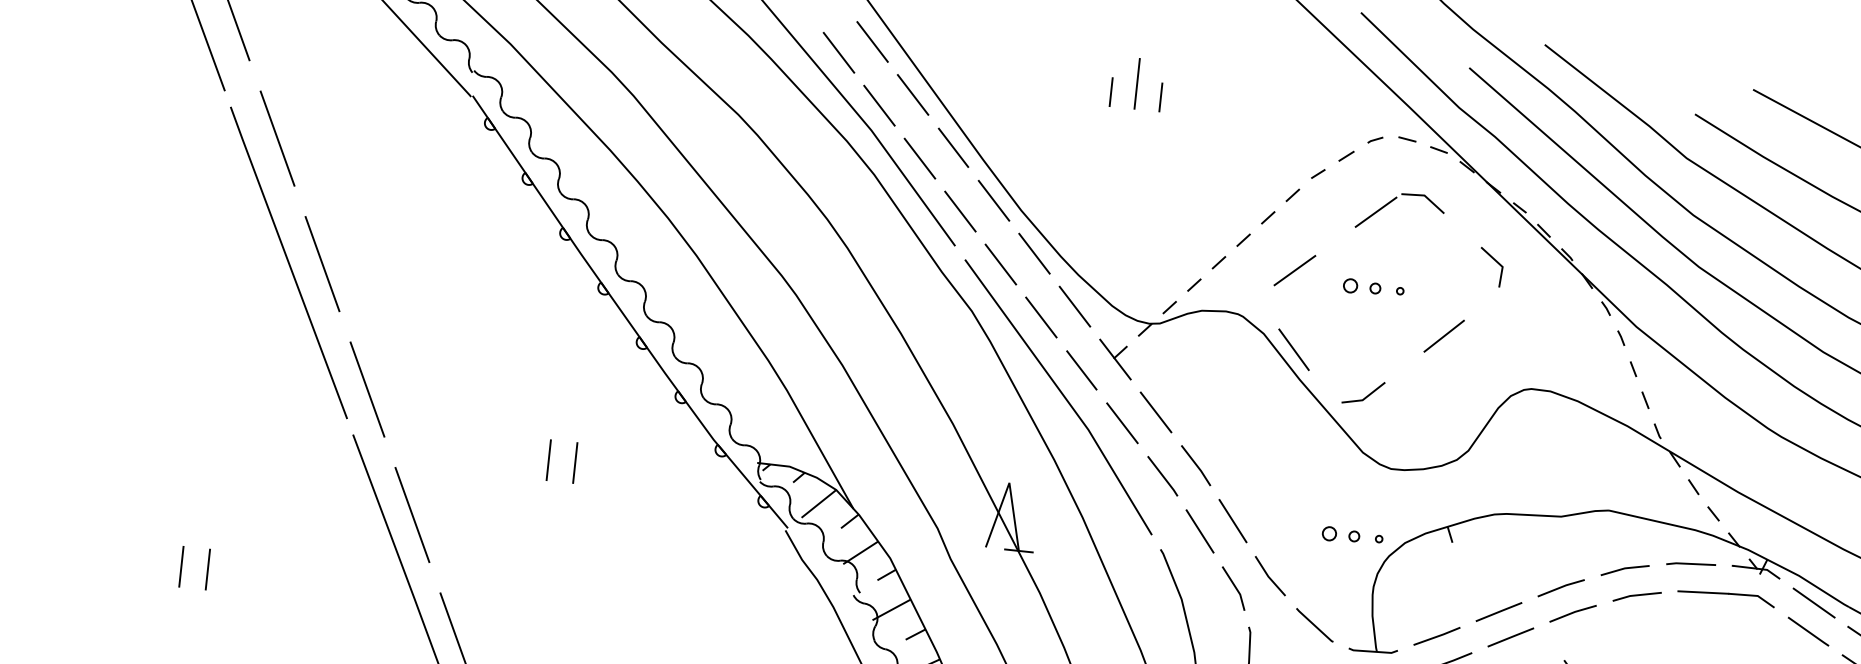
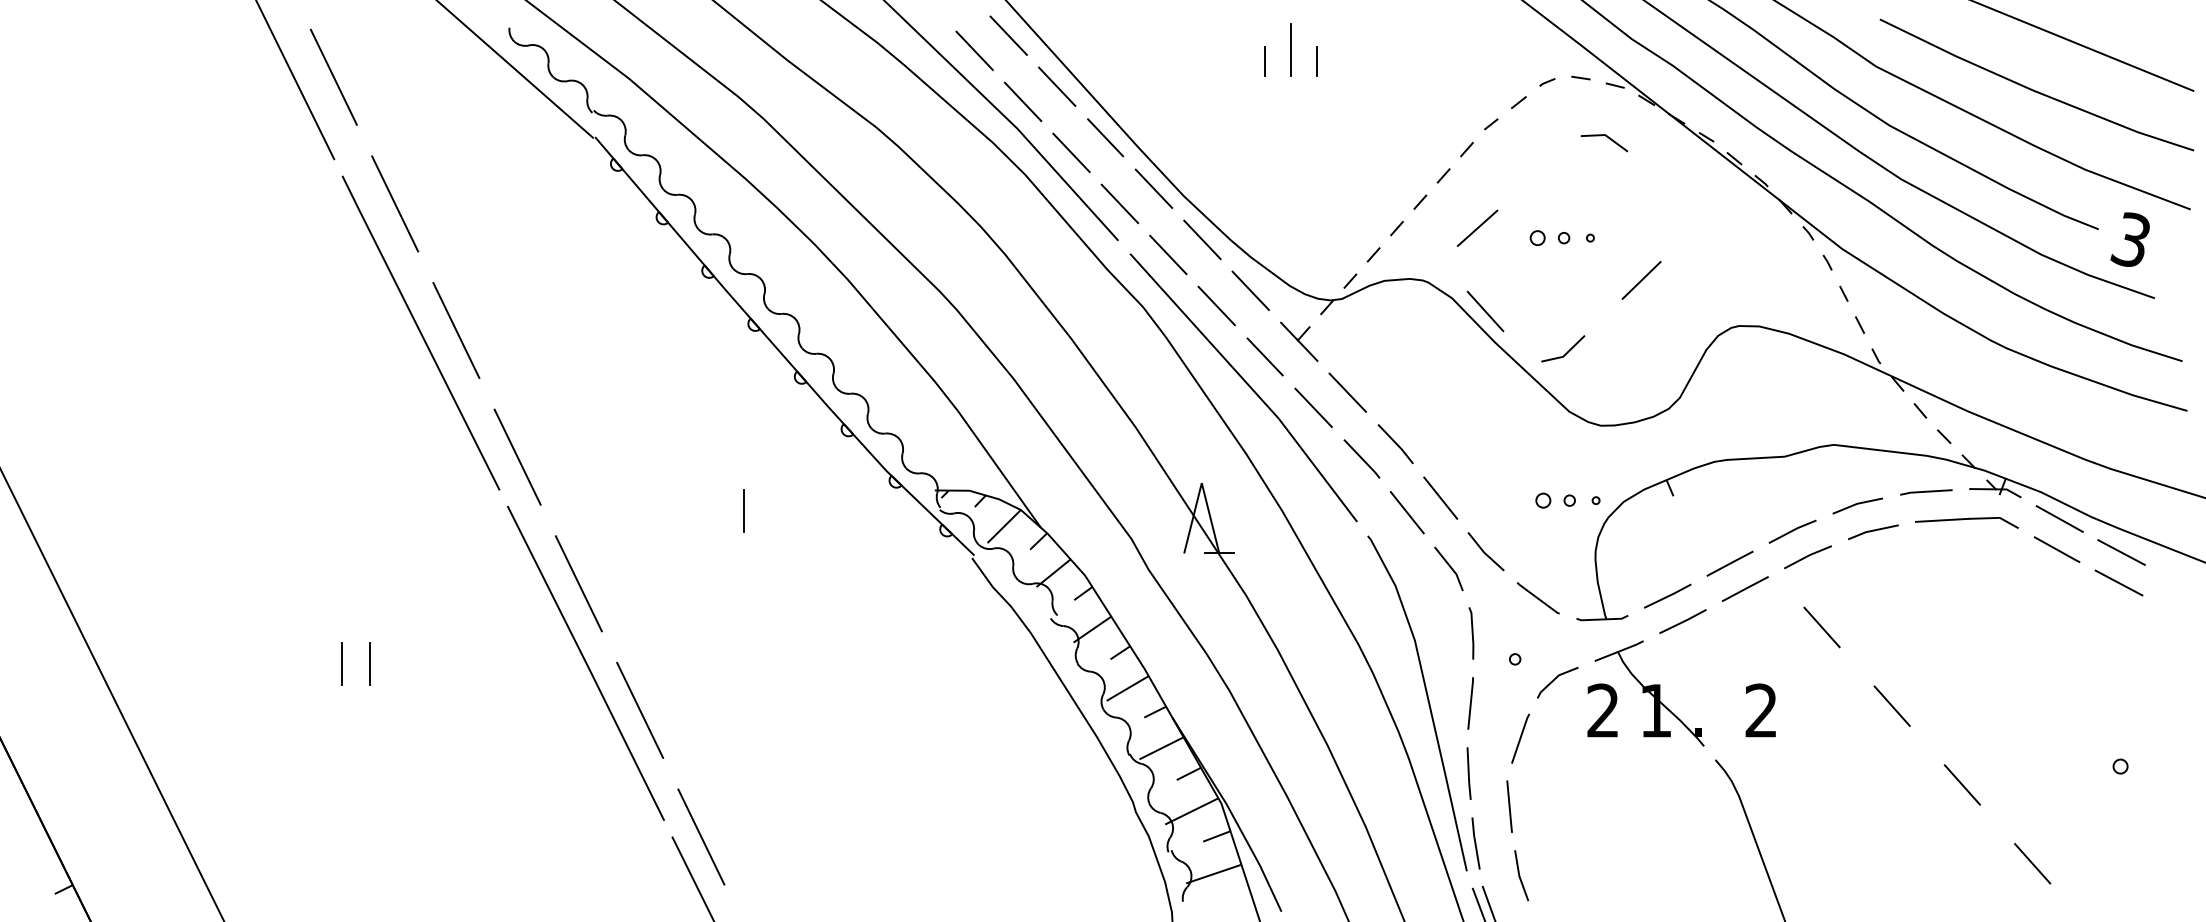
line: (1375, 211) -> (1555, 157), removed
line: (1496, 262) -> (1688, 197), removed
line: (548, 459) -> (715, 510), removed

